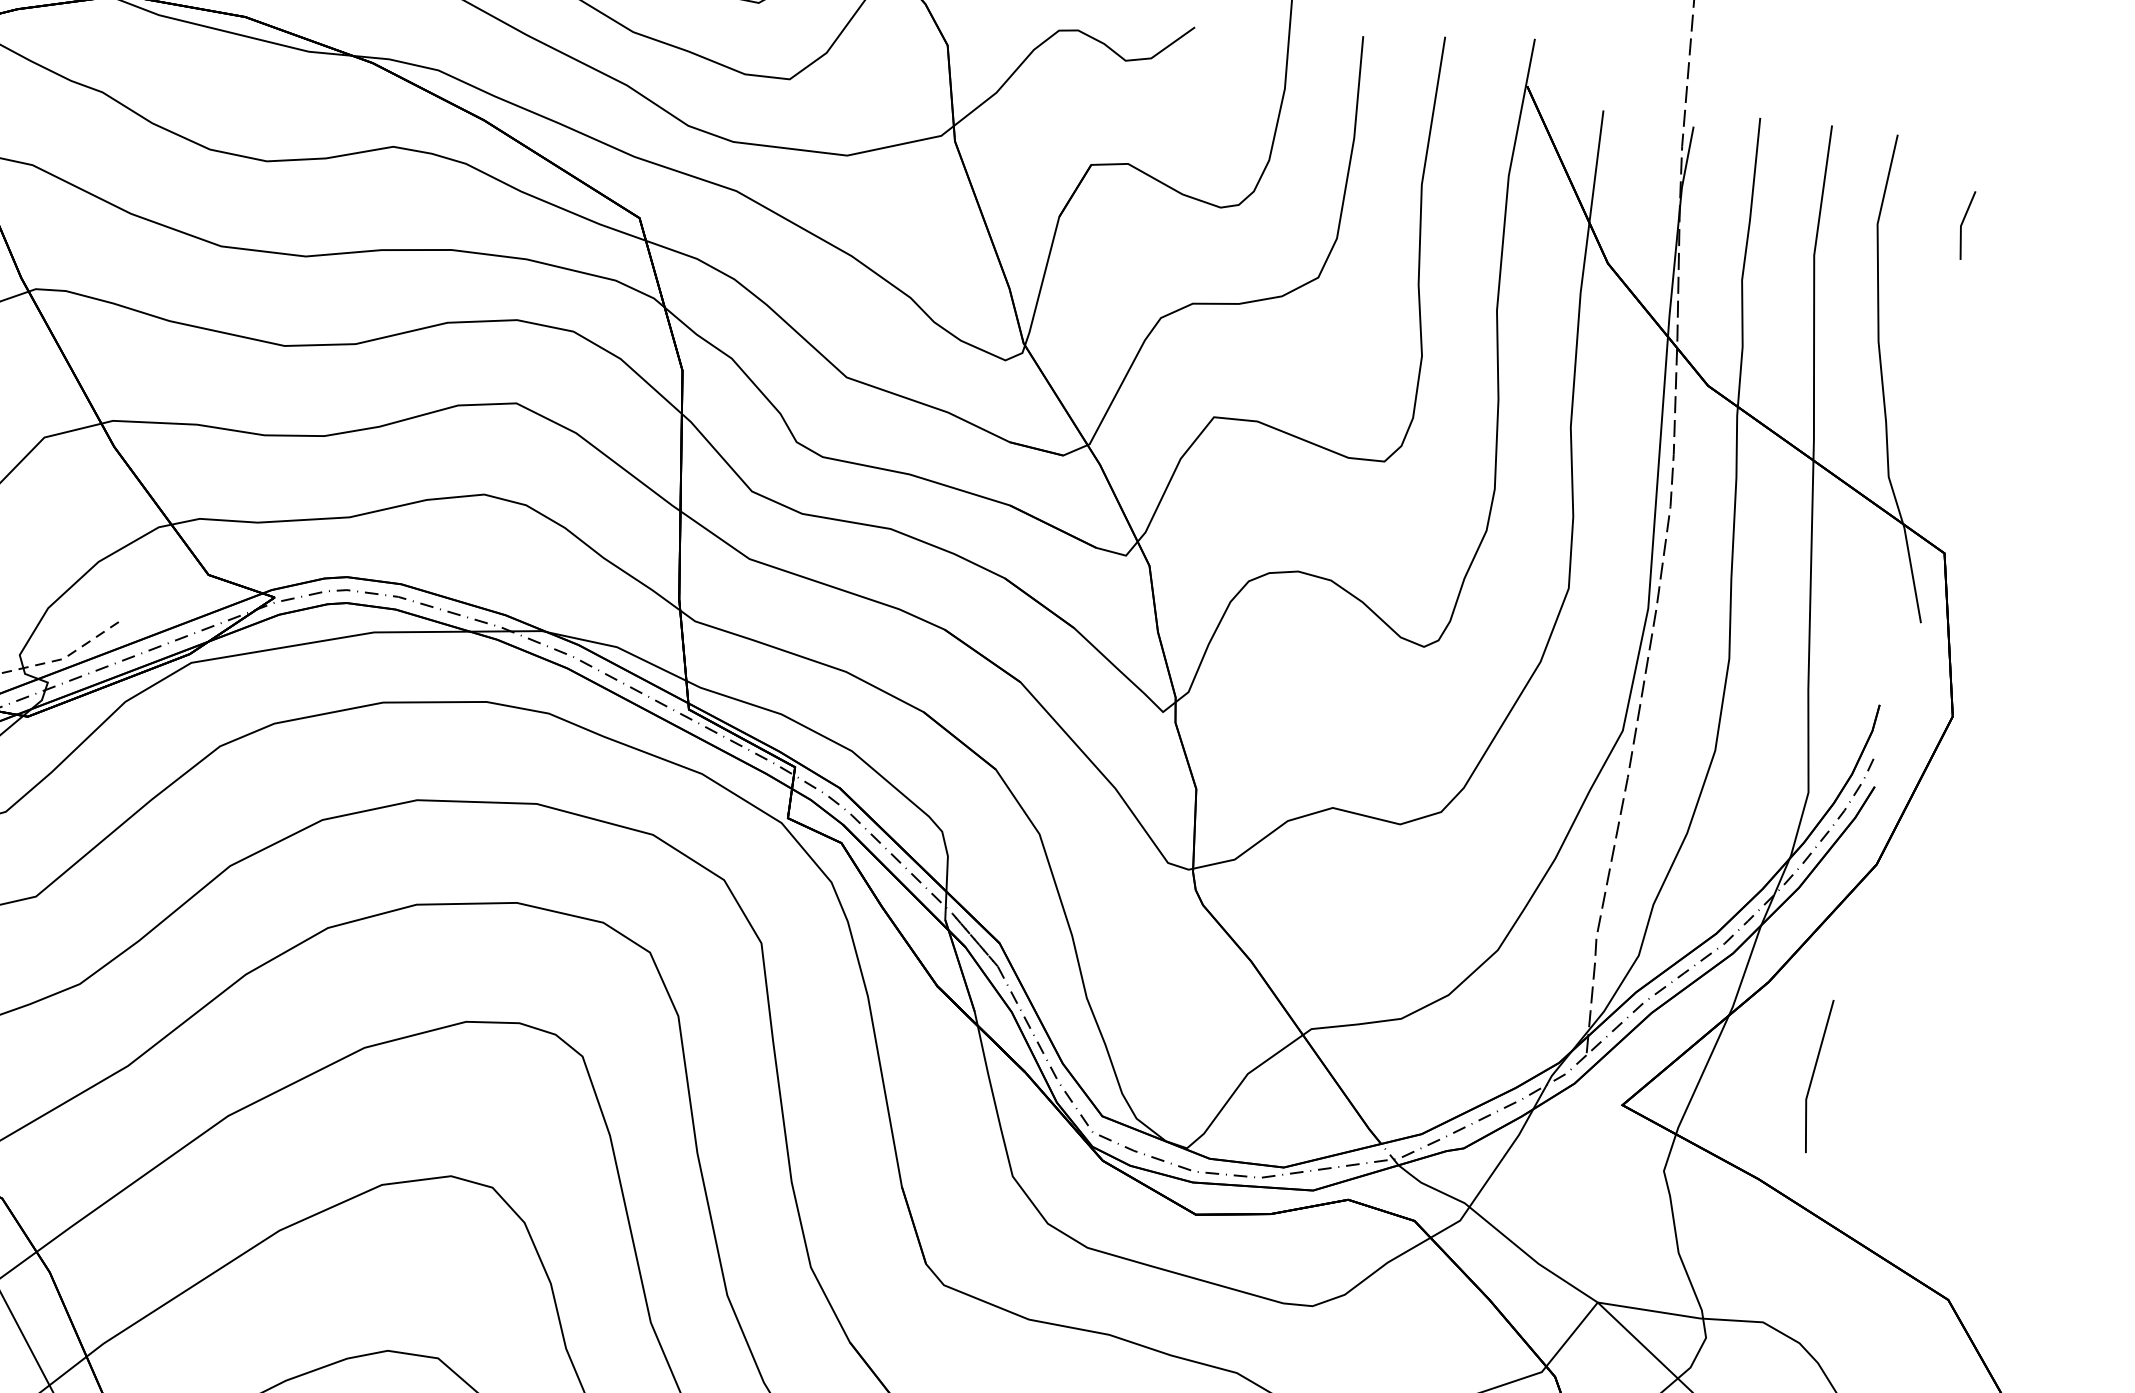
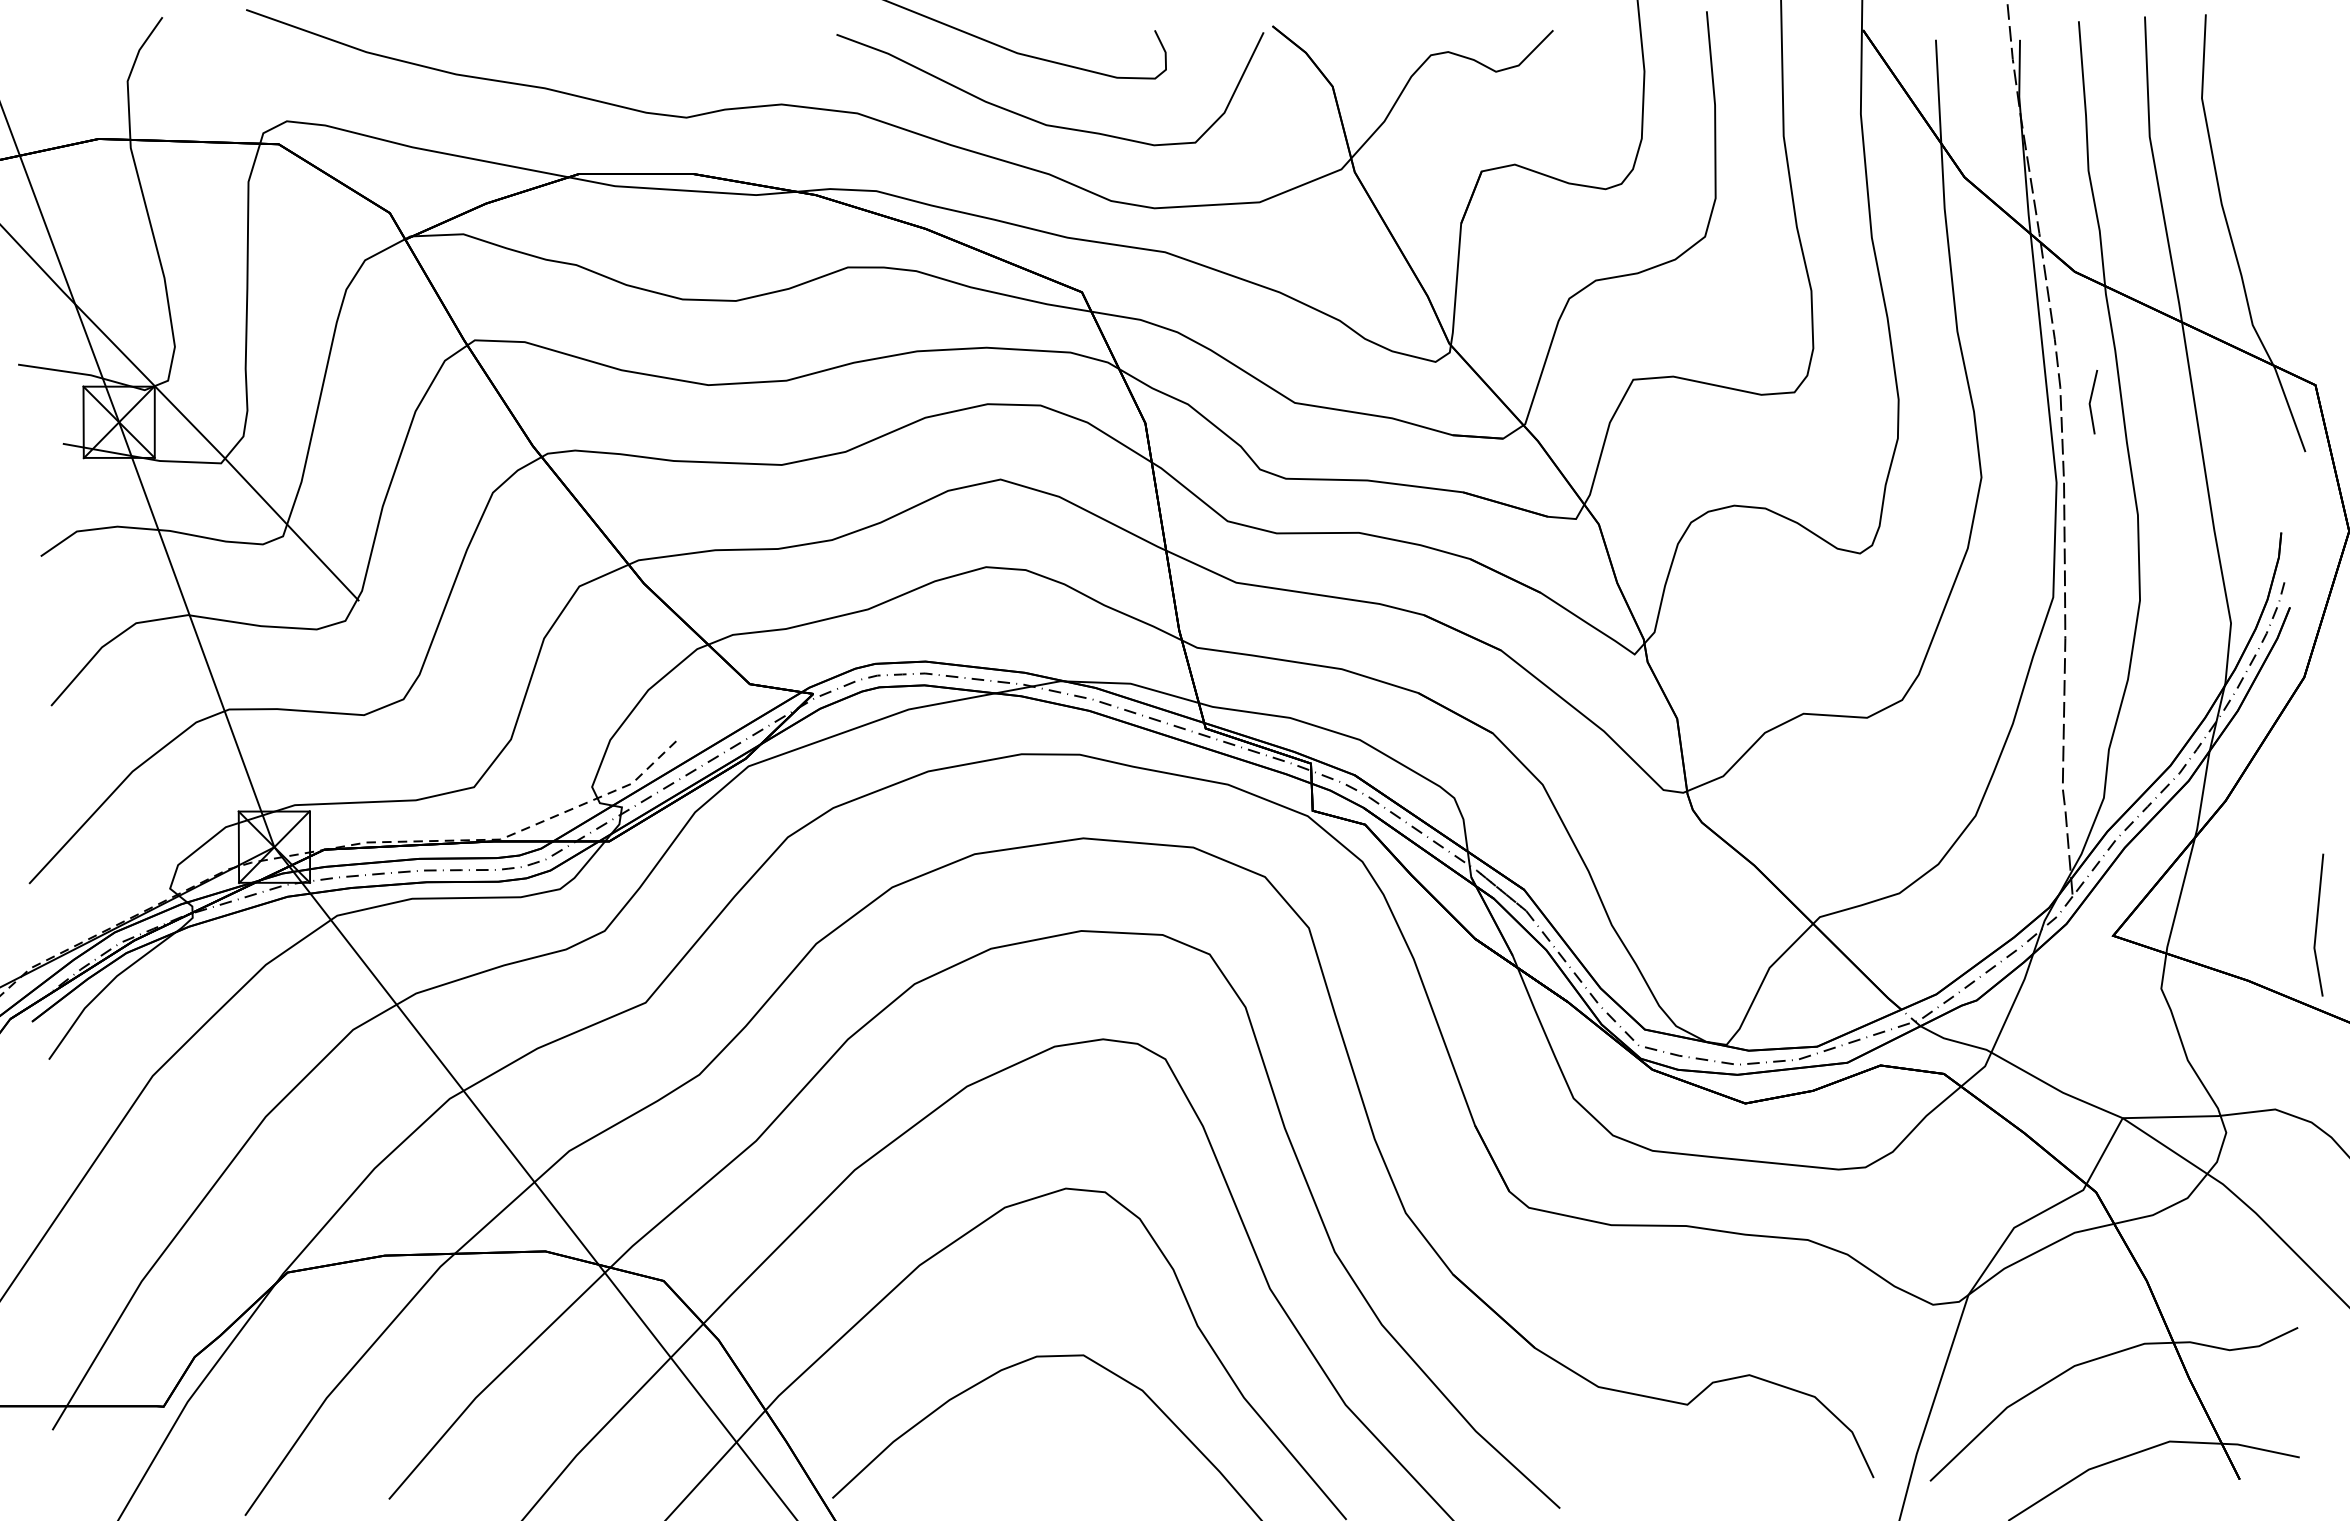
line: (1963, 224) -> (2091, 401), moved
line: (1814, 1074) -> (2317, 924), moved

